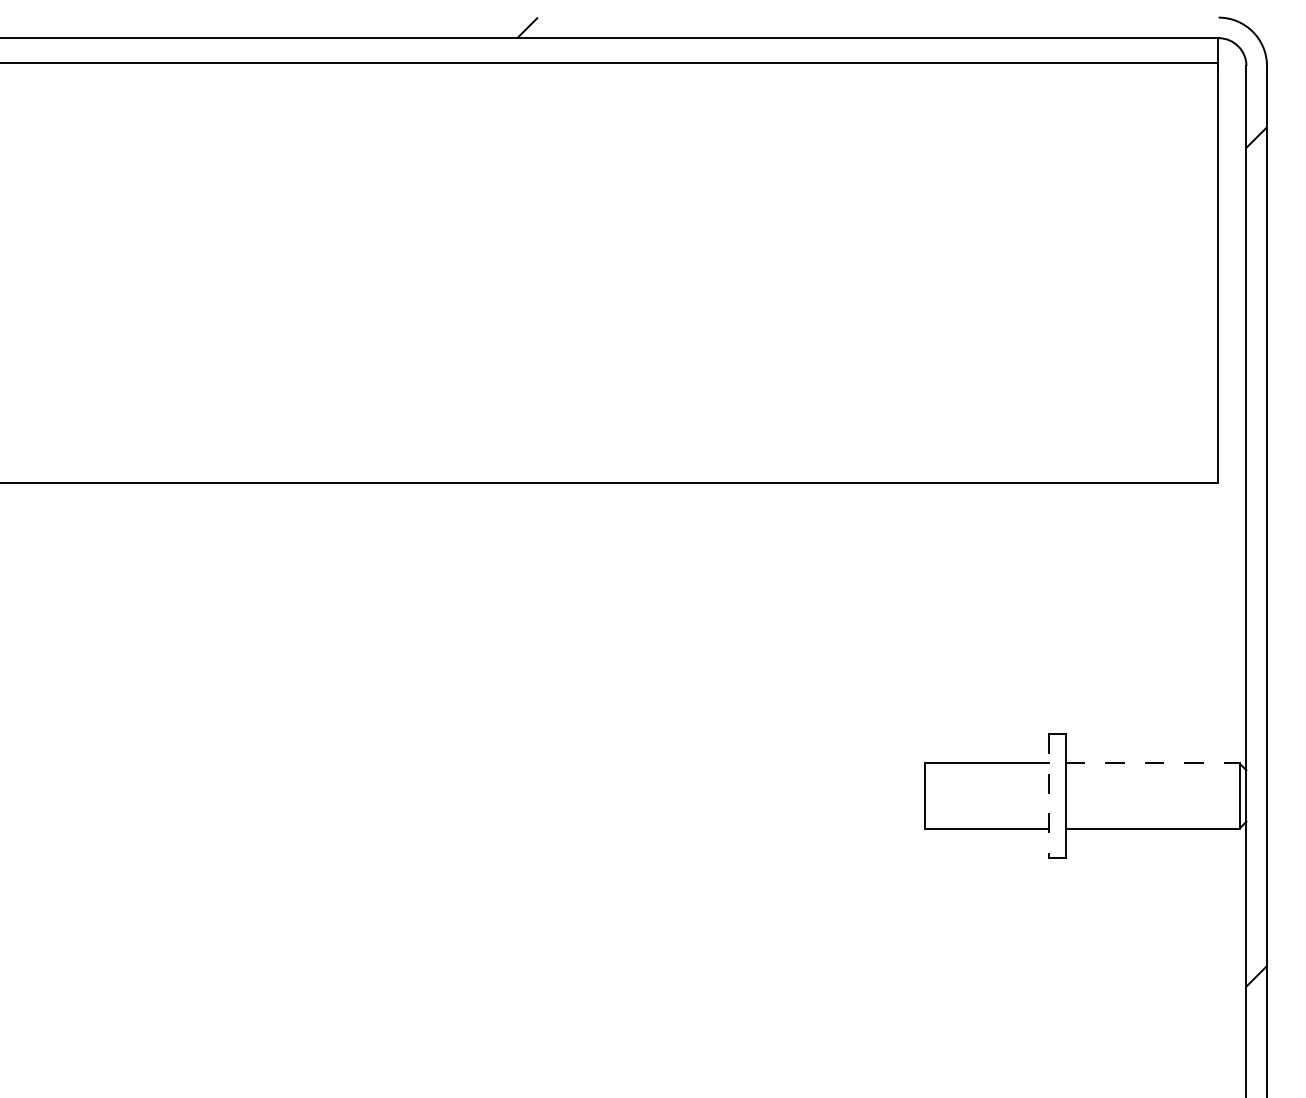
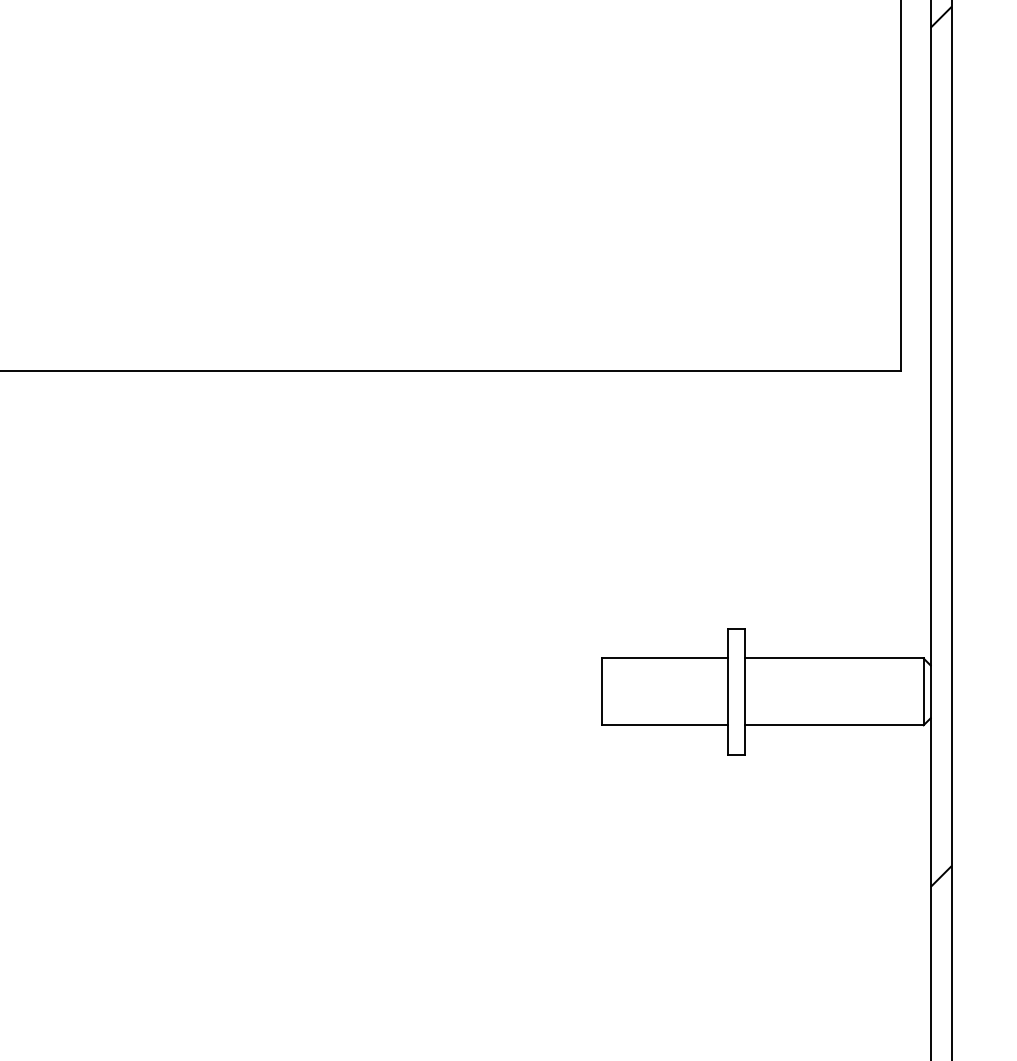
line: (1152, 763) -> (834, 658), dashed -> solid
line: (1048, 796) -> (727, 692), dashed -> solid

